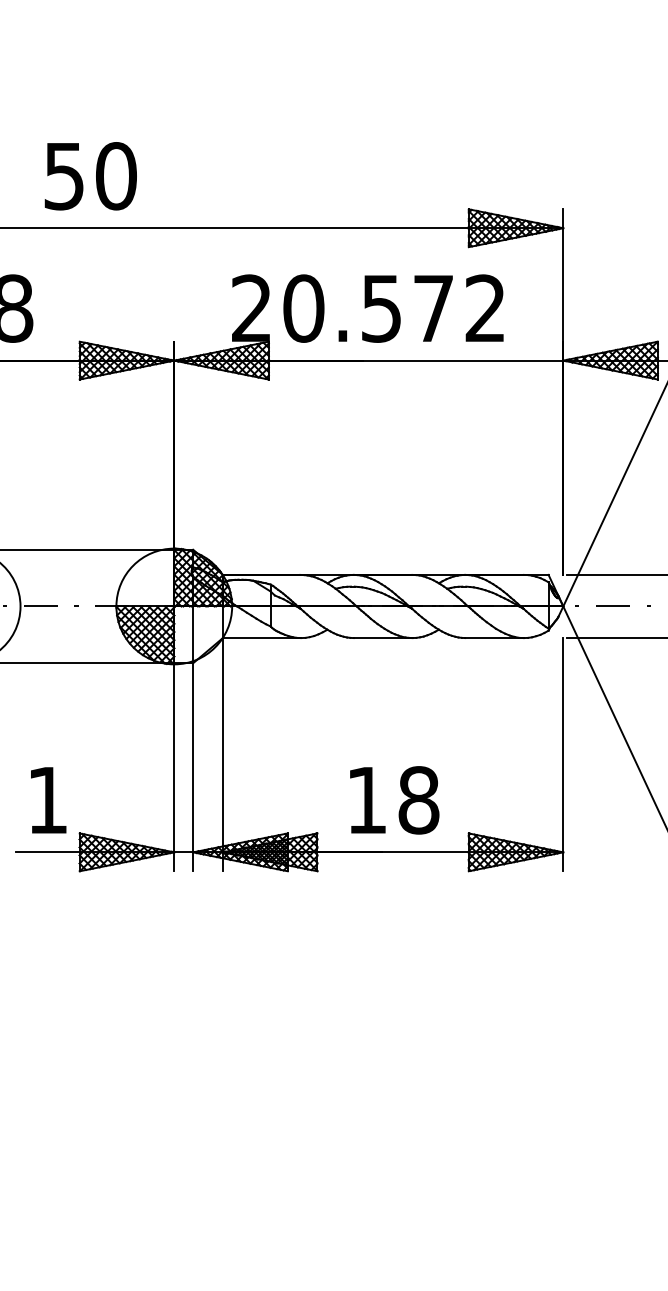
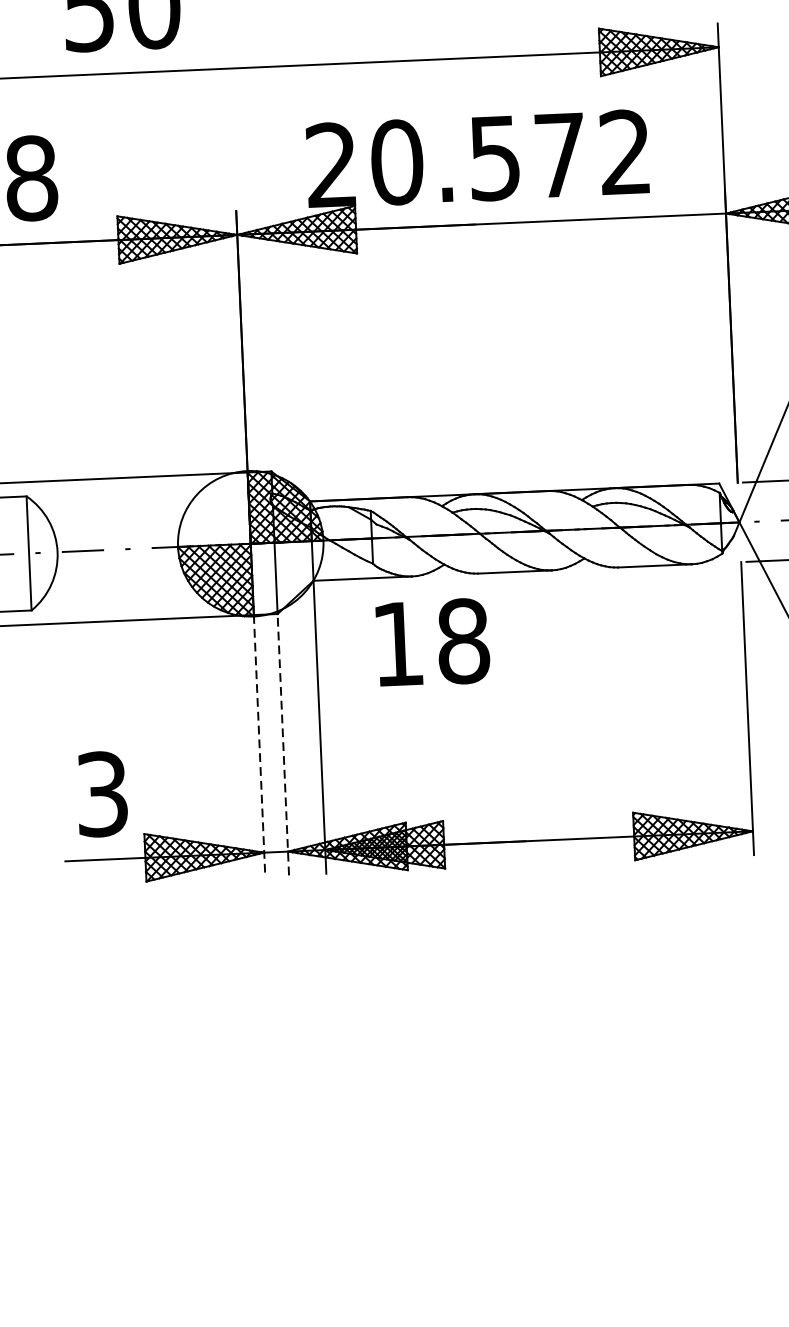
line: (193, 766) -> (283, 743), solid -> dashed
line: (174, 767) -> (259, 746), solid -> dashed
text: (47, 800) -> (102, 794), 1 -> 3
text: (394, 800) -> (432, 642), moved

